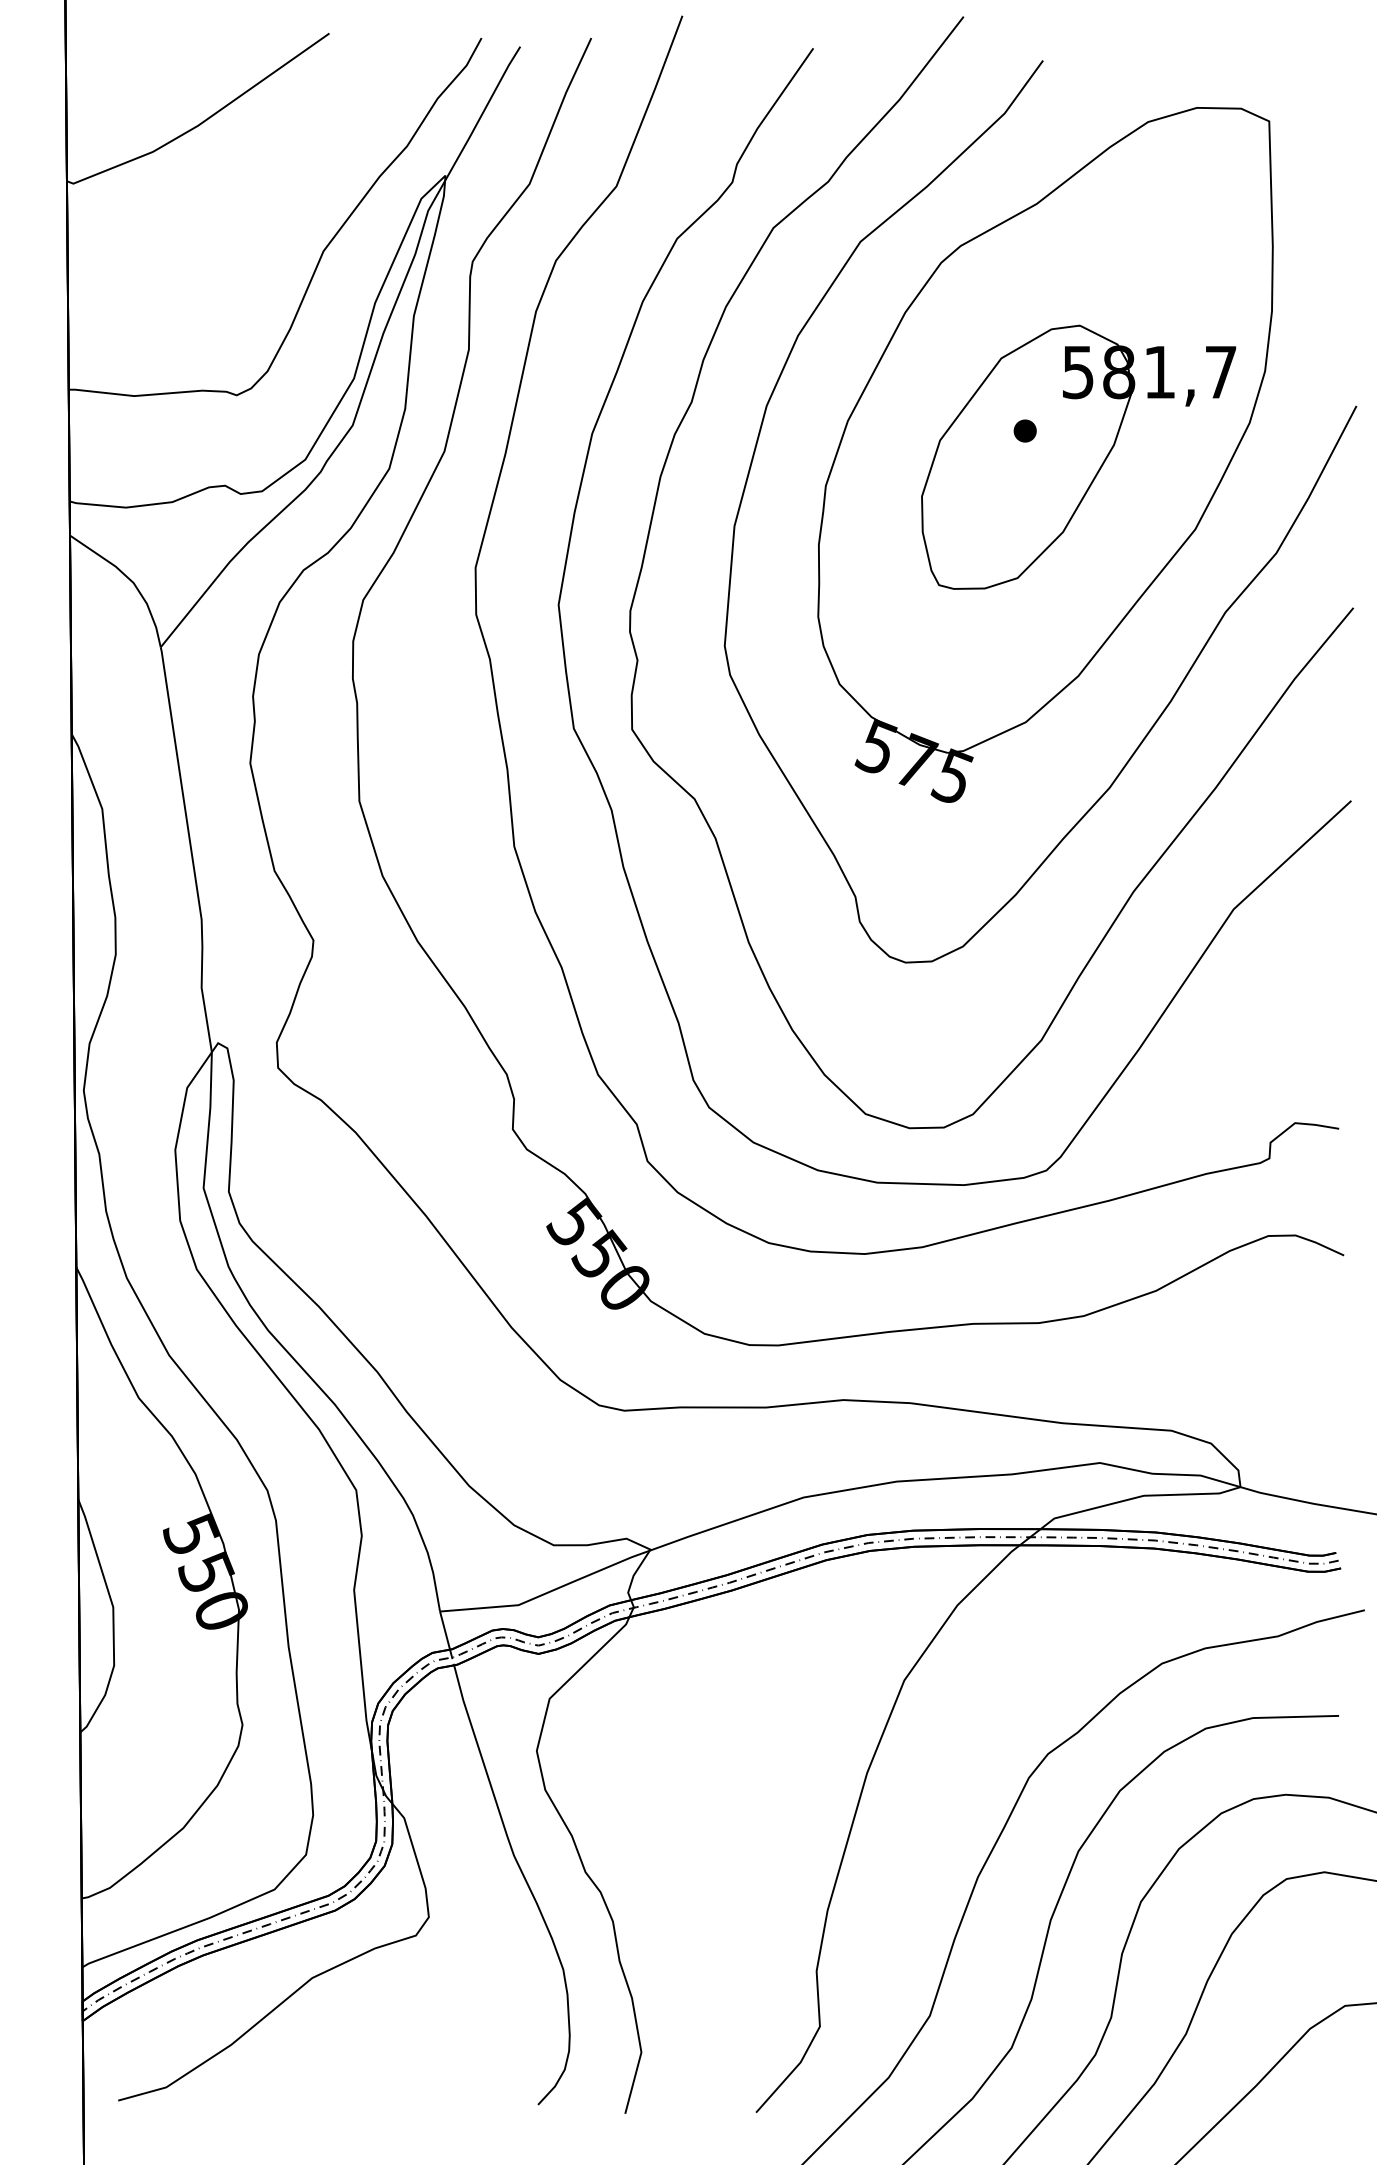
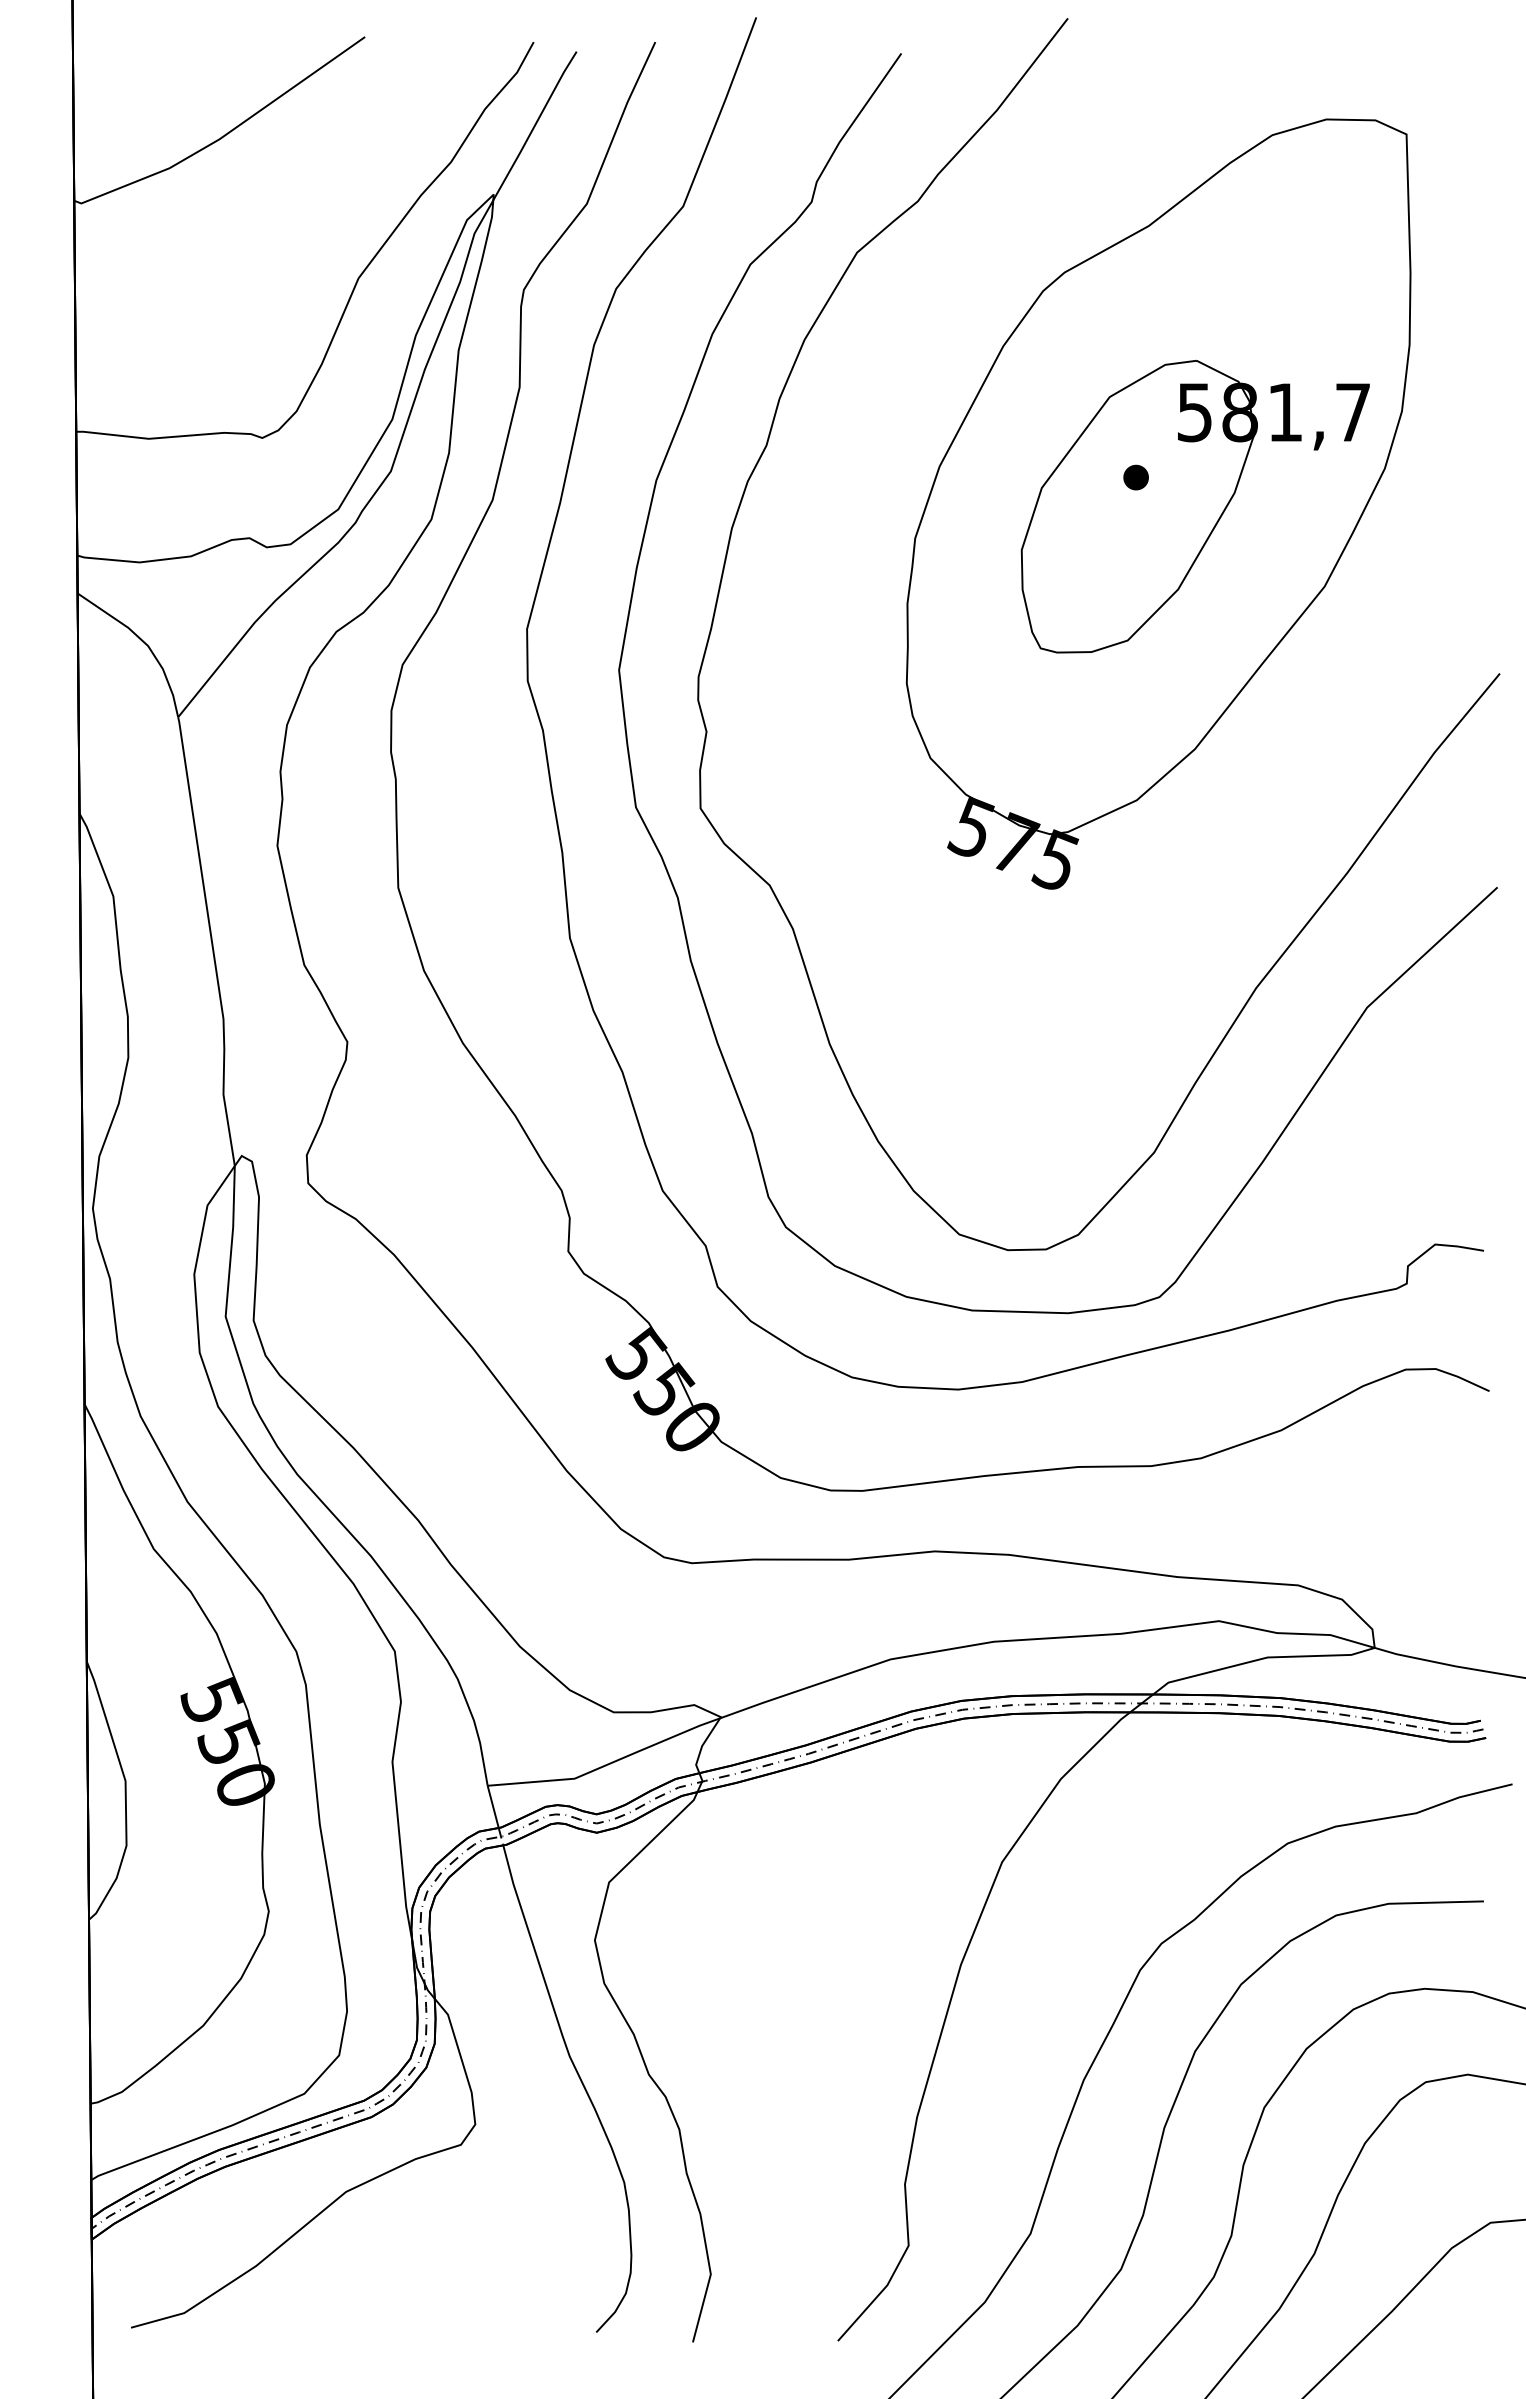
curve: (1218, 621) -> (1350, 688), removed

